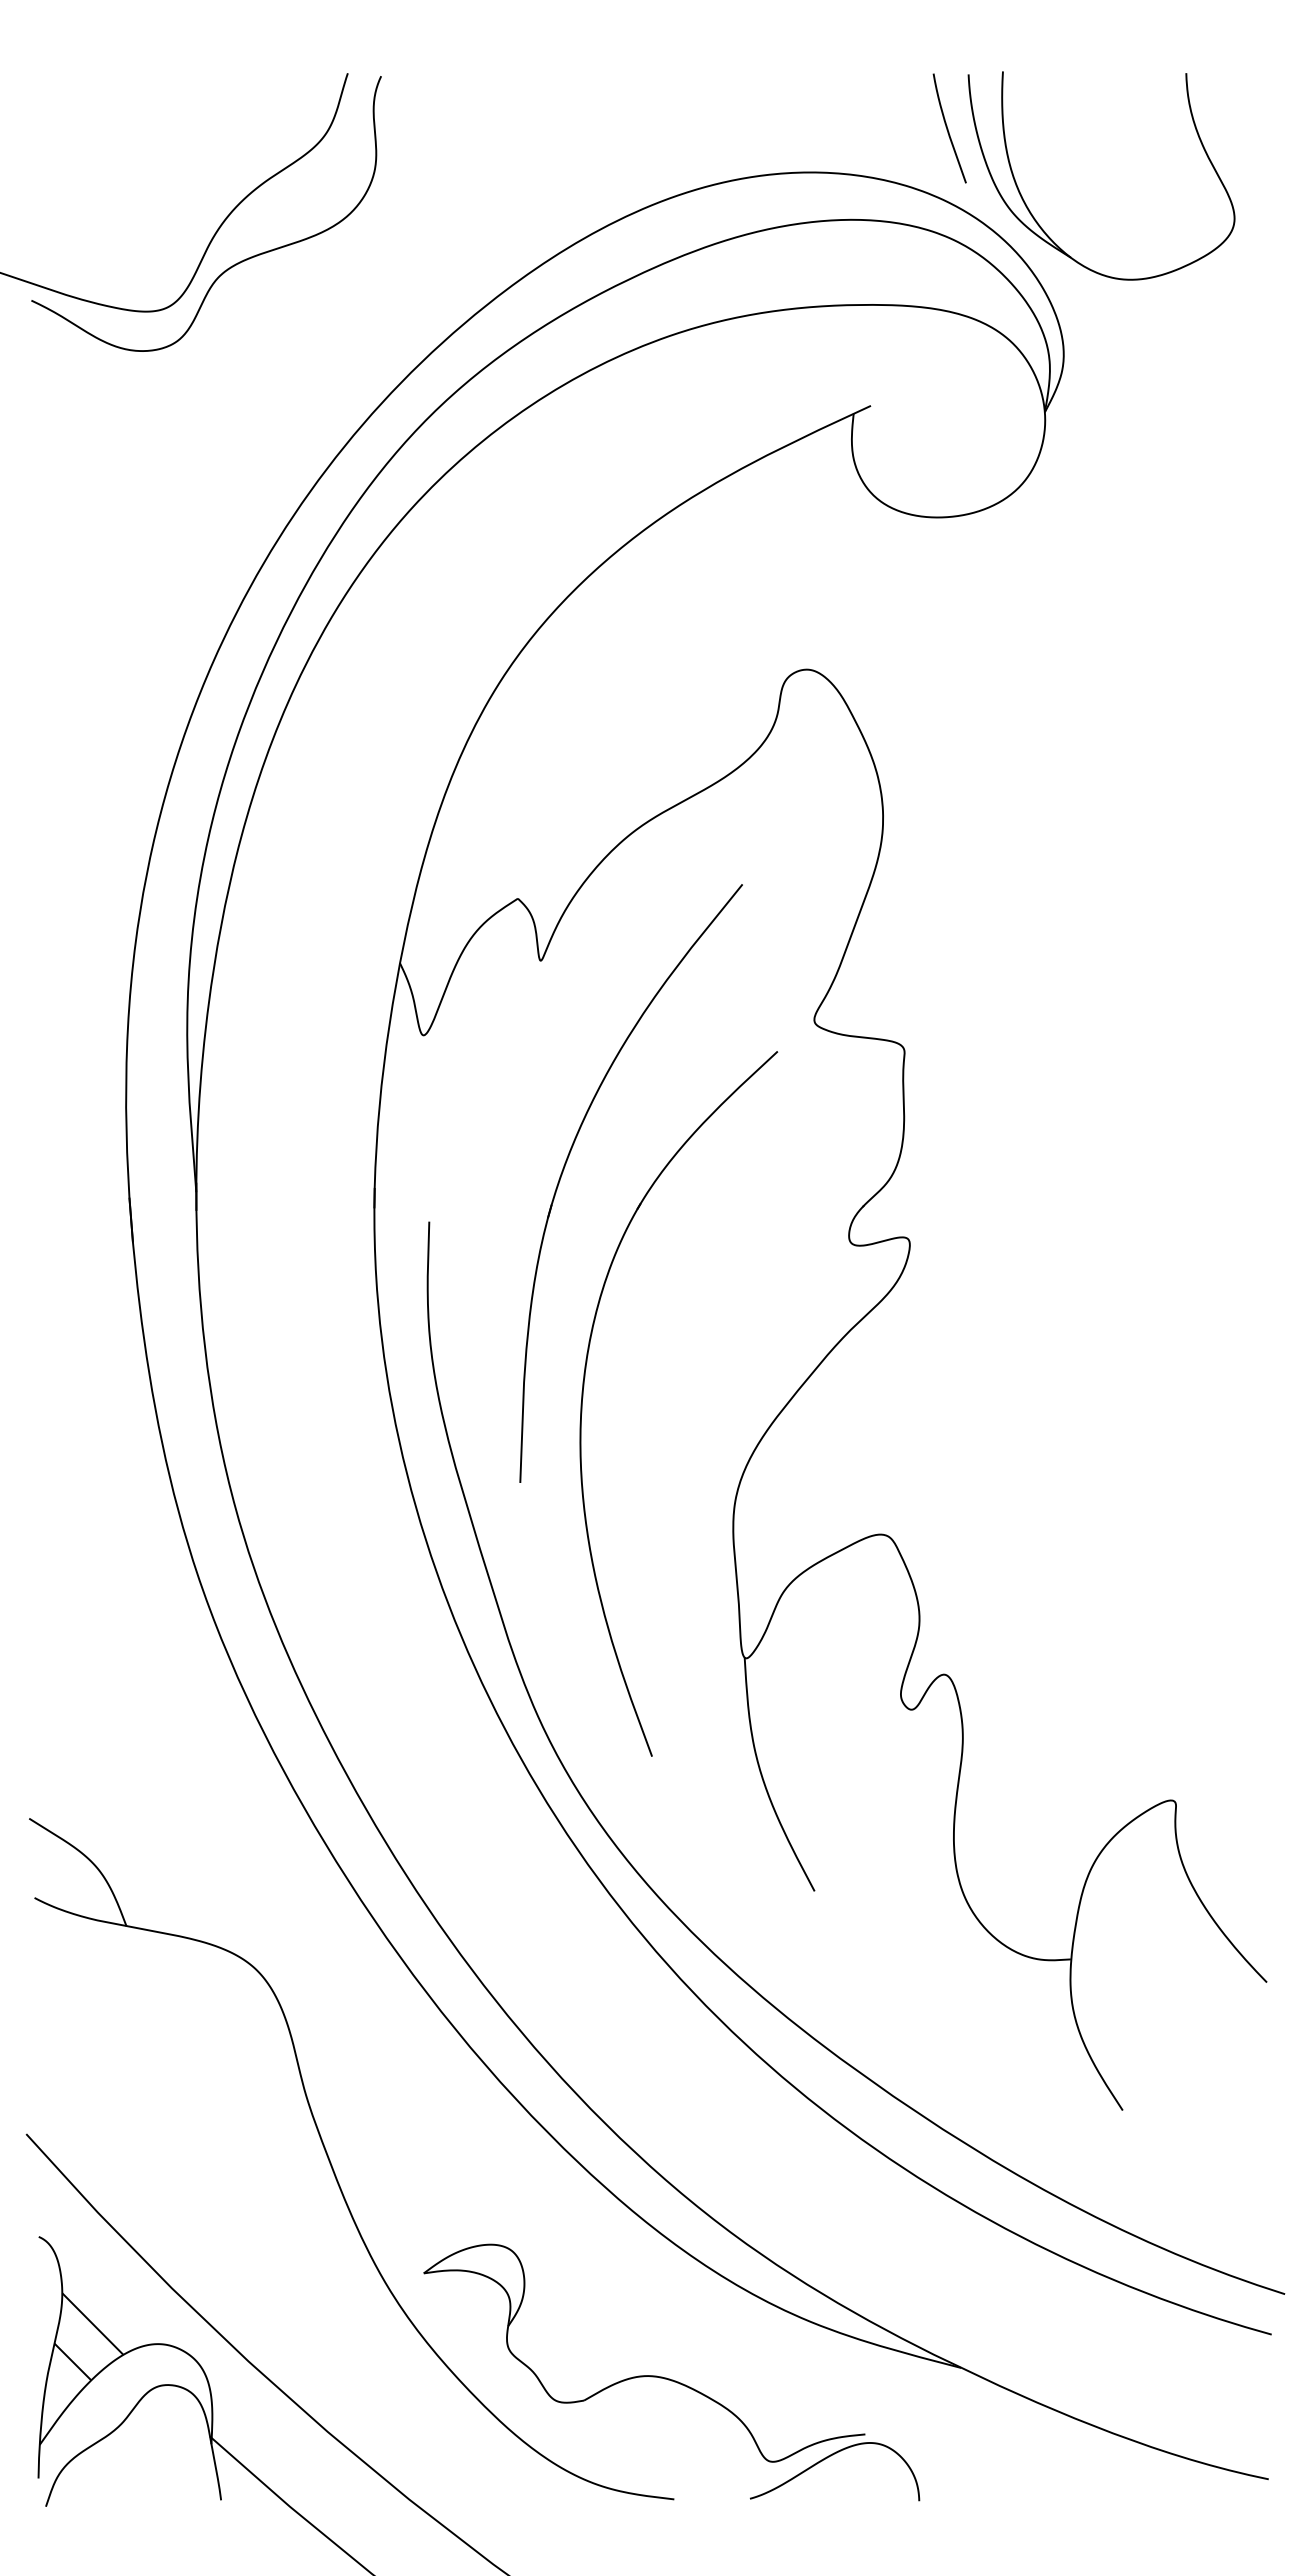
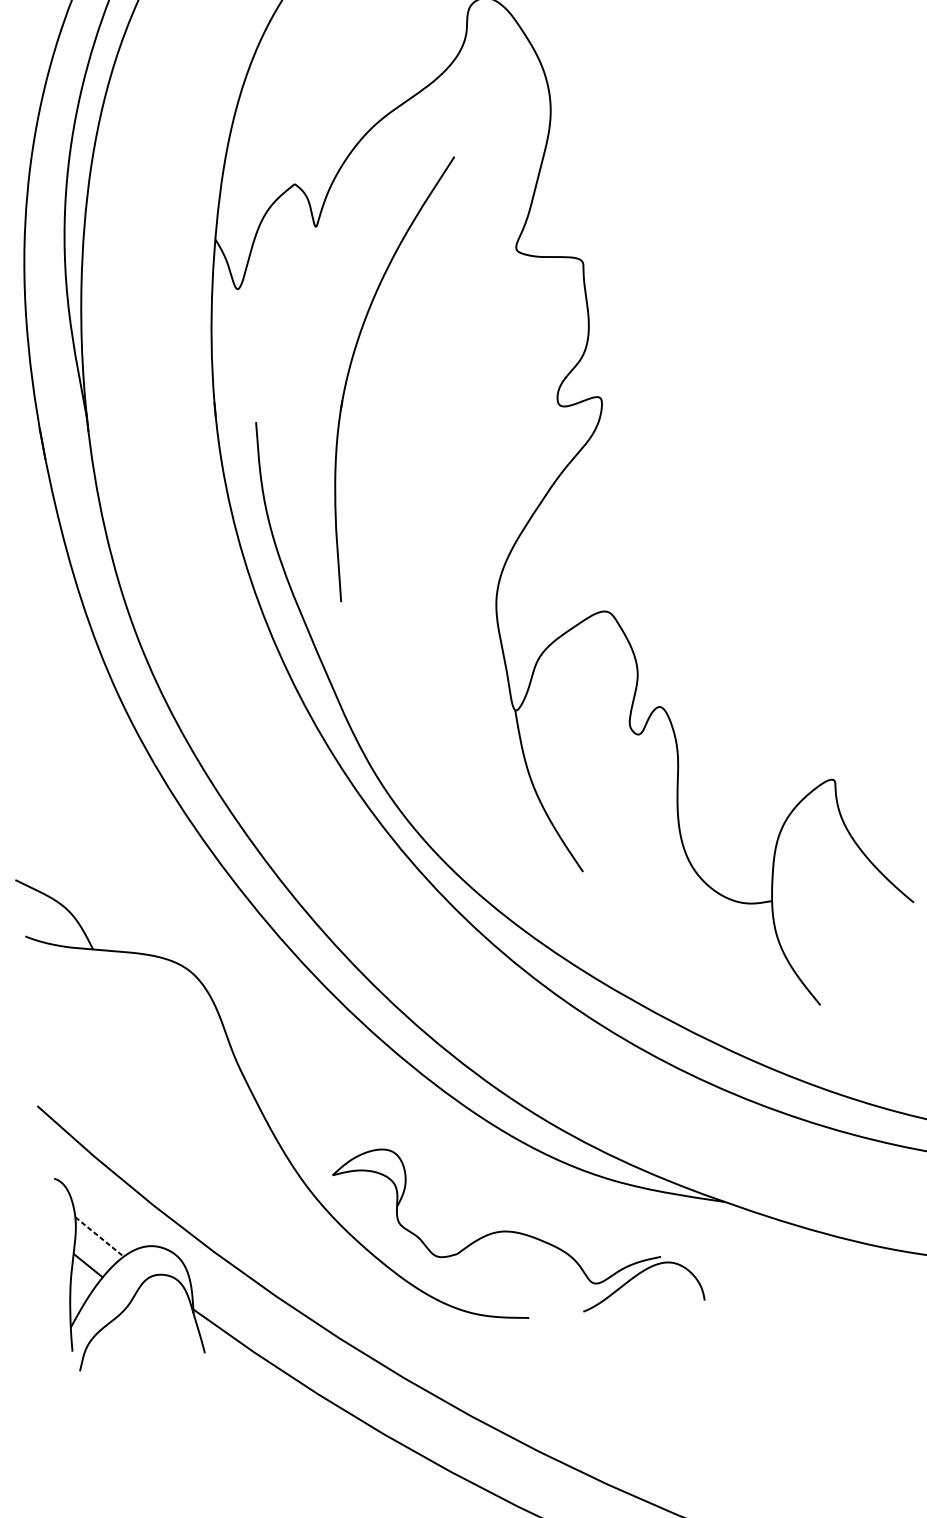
part: (583, 1397) -> (379, 536), removed
line: (93, 2324) -> (100, 1237), solid -> dashed

